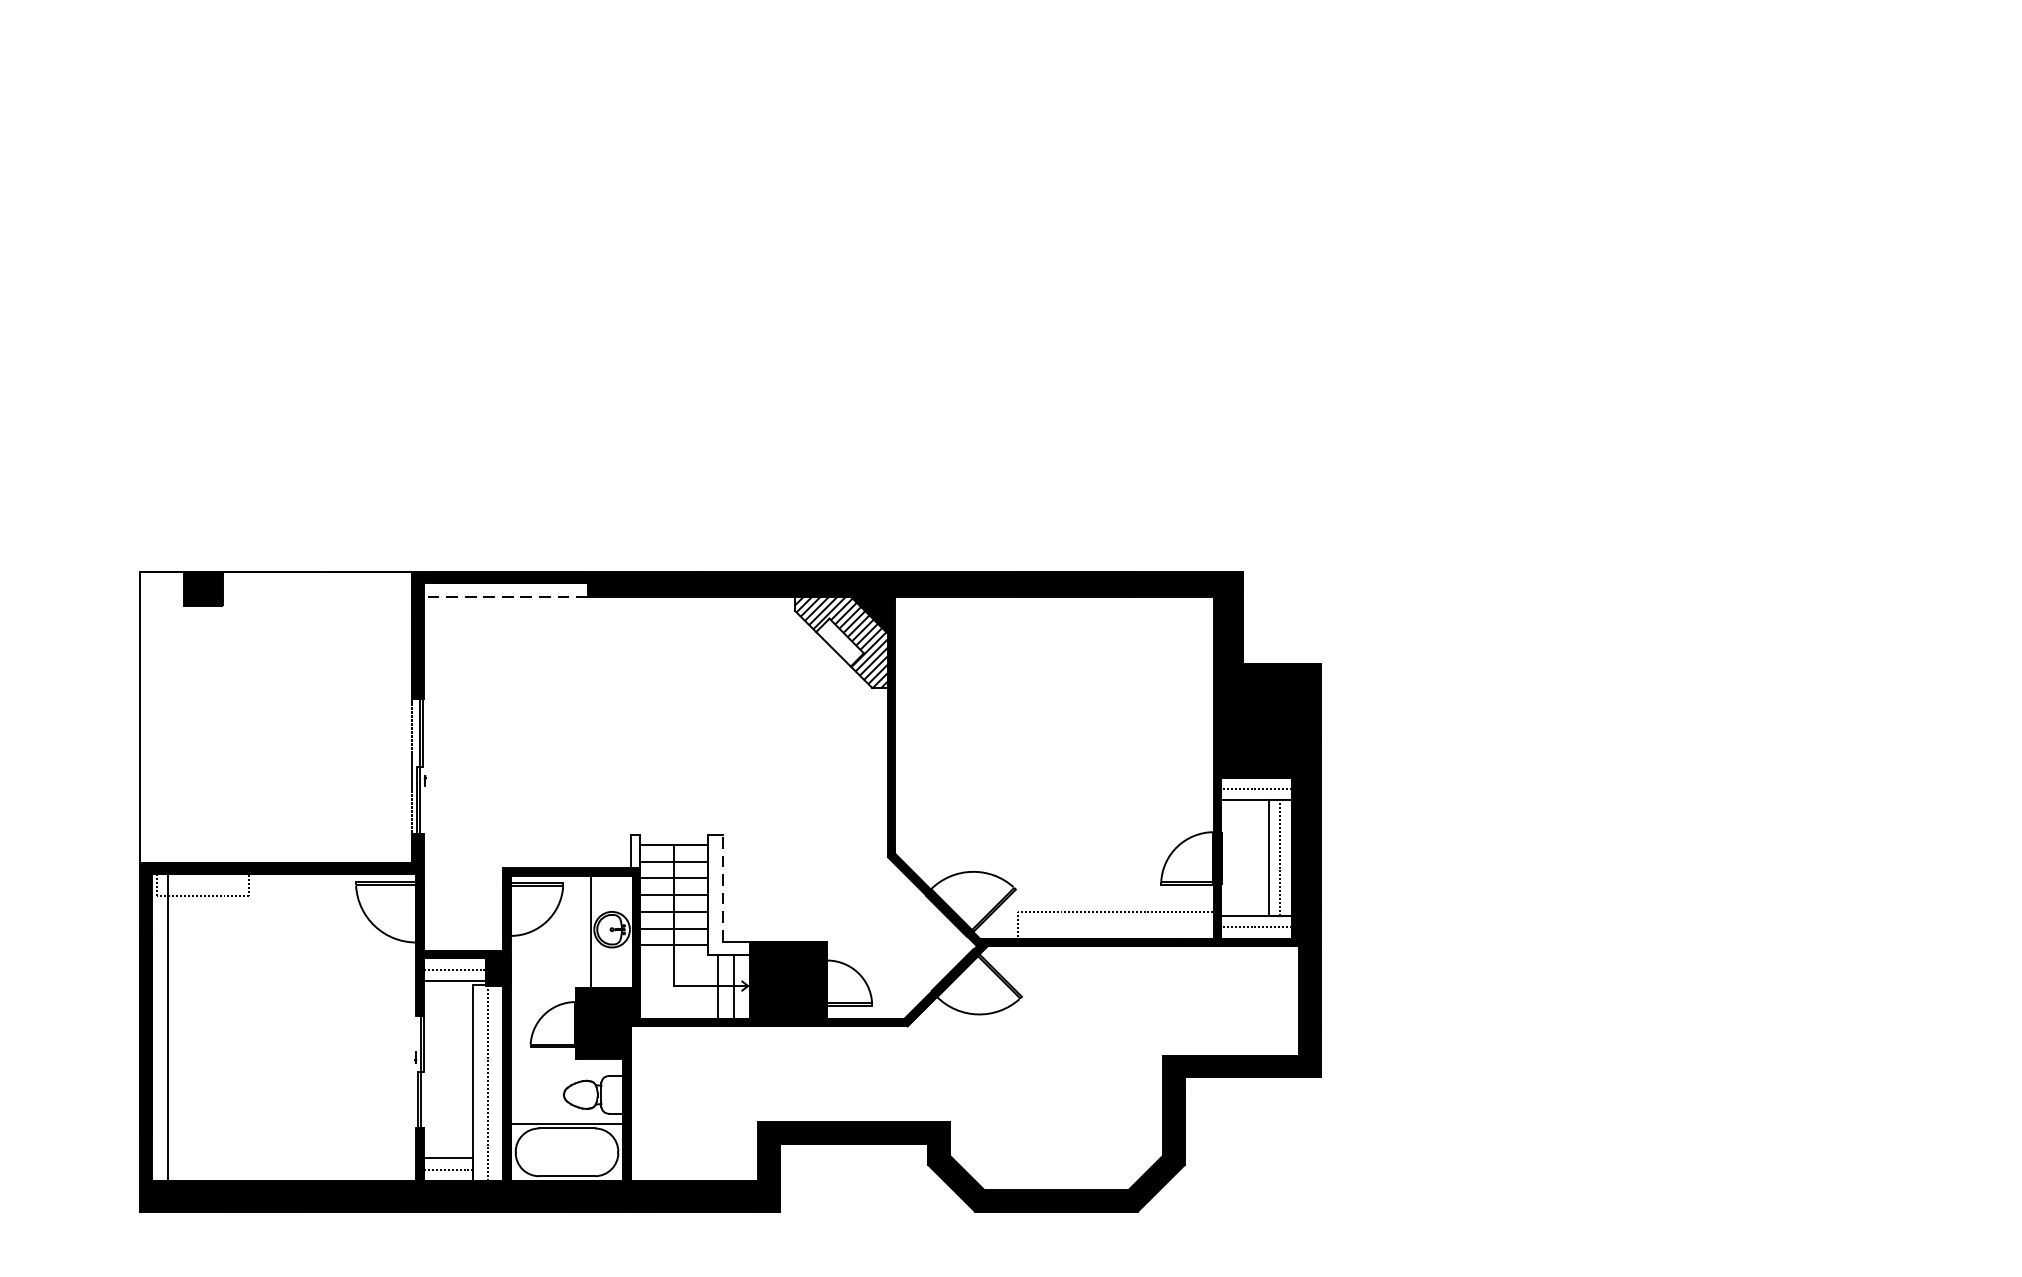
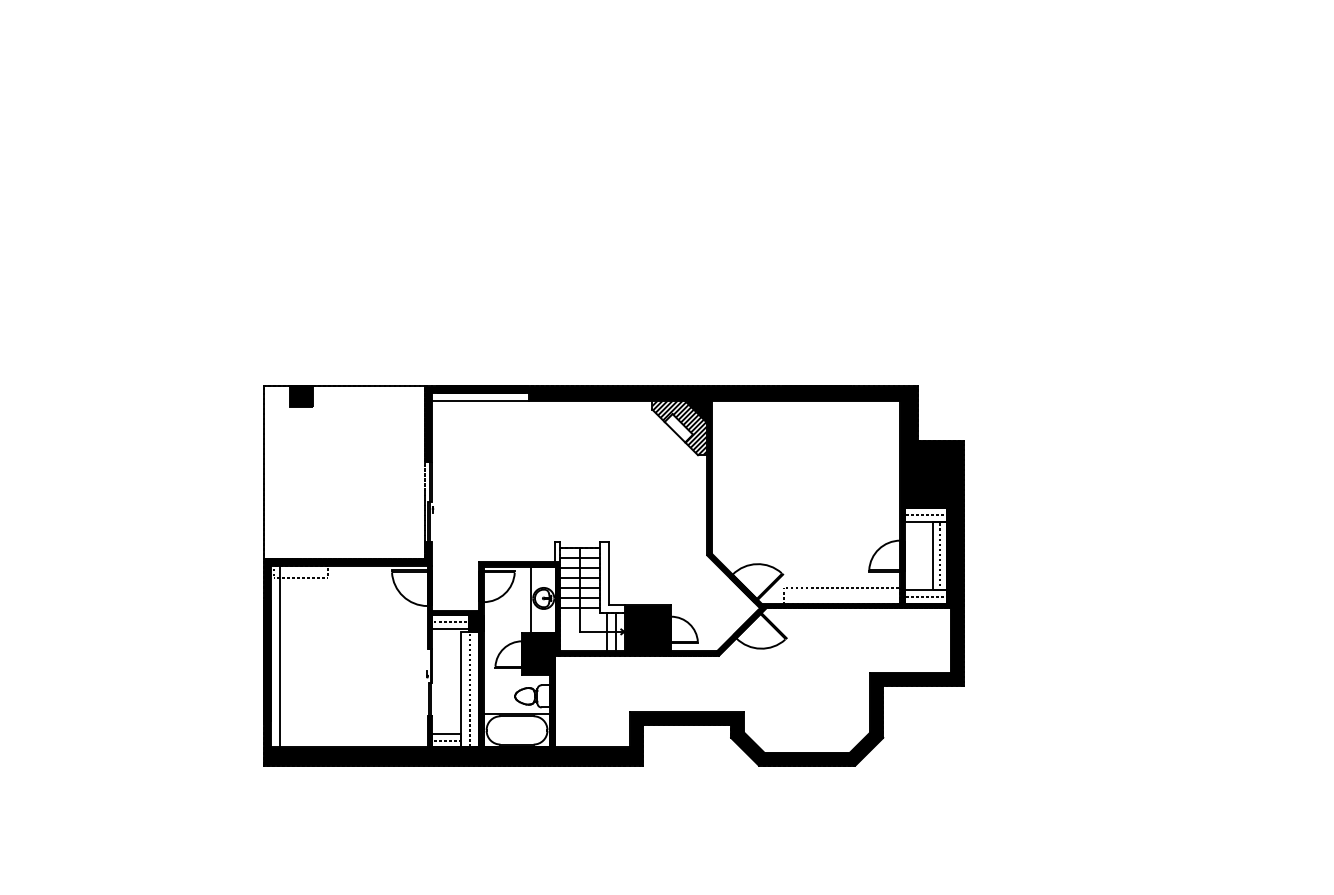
line: (505, 595) -> (480, 400), dashed -> solid
line: (722, 887) -> (609, 573), dashed -> solid

